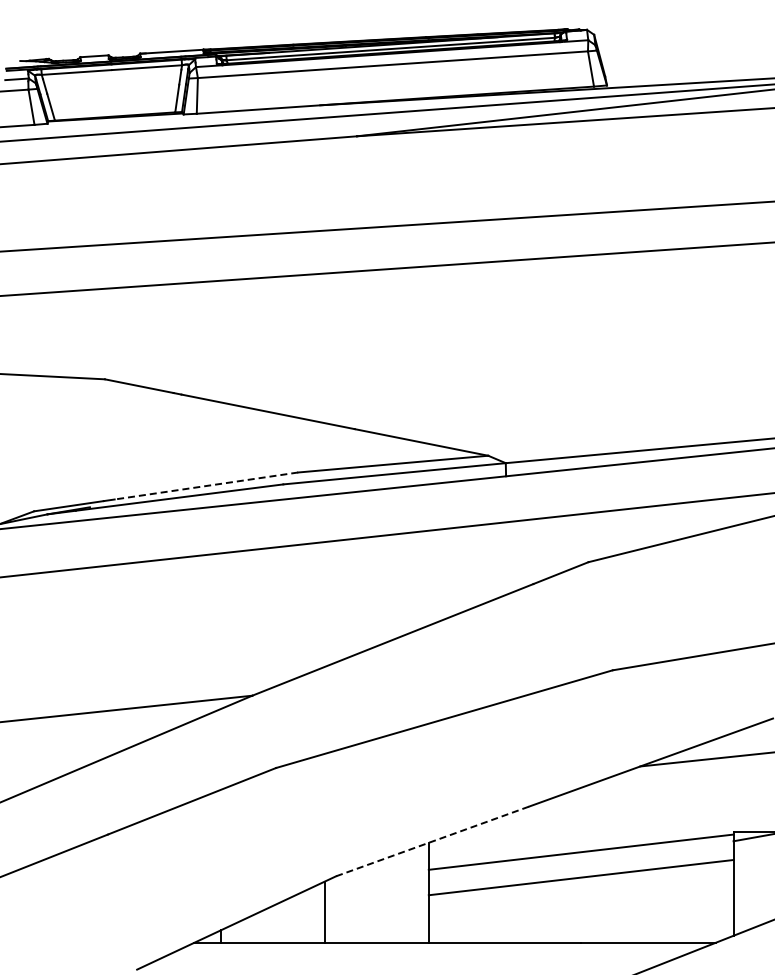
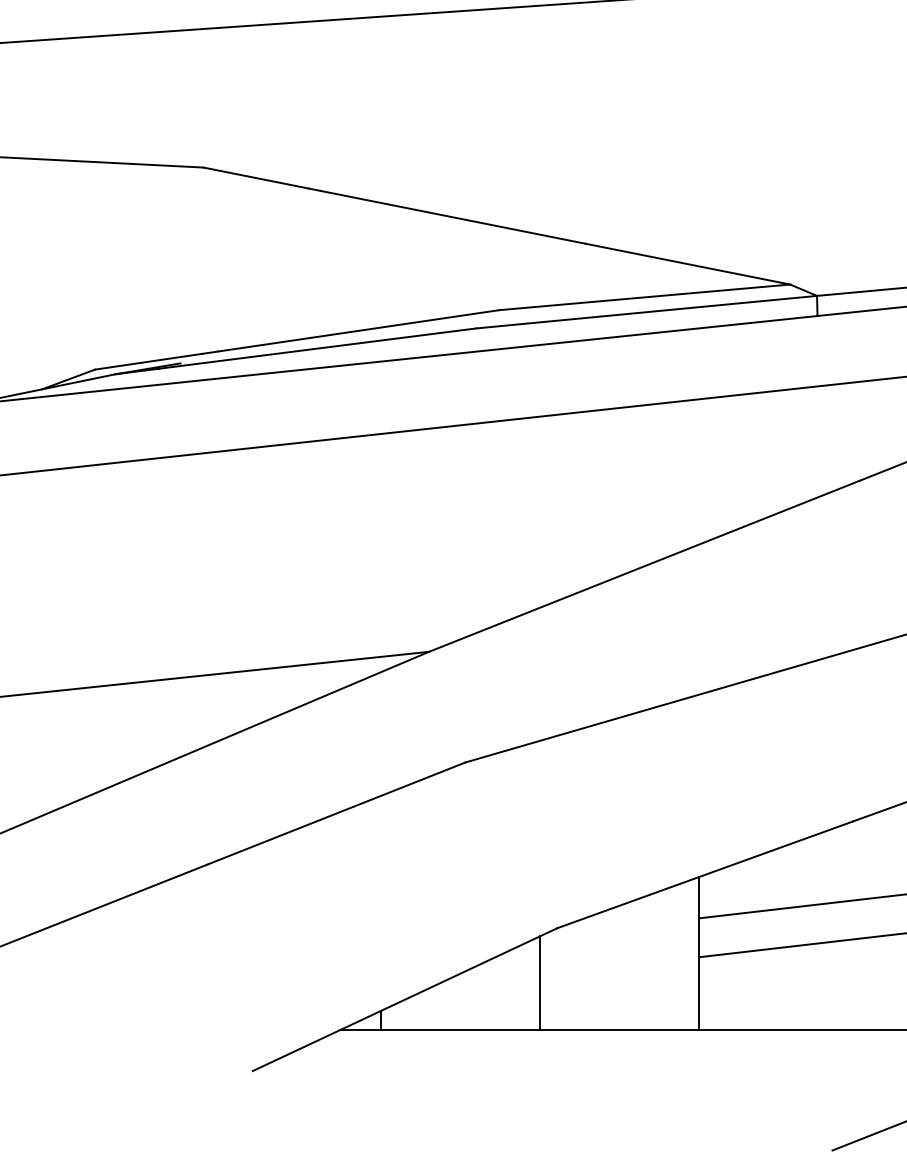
line: (206, 485) -> (358, 330), dashed -> solid
line: (432, 841) -> (704, 874), dashed -> solid

